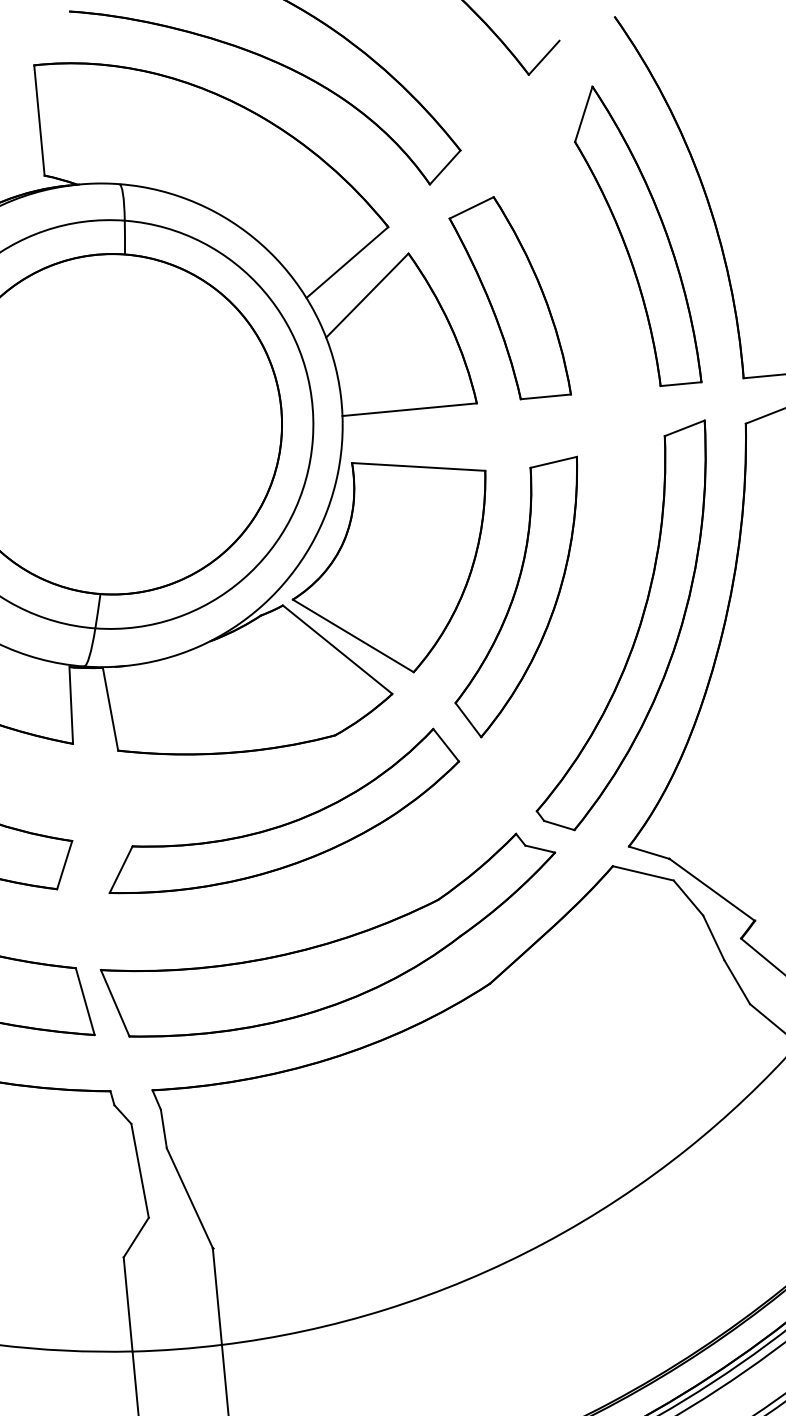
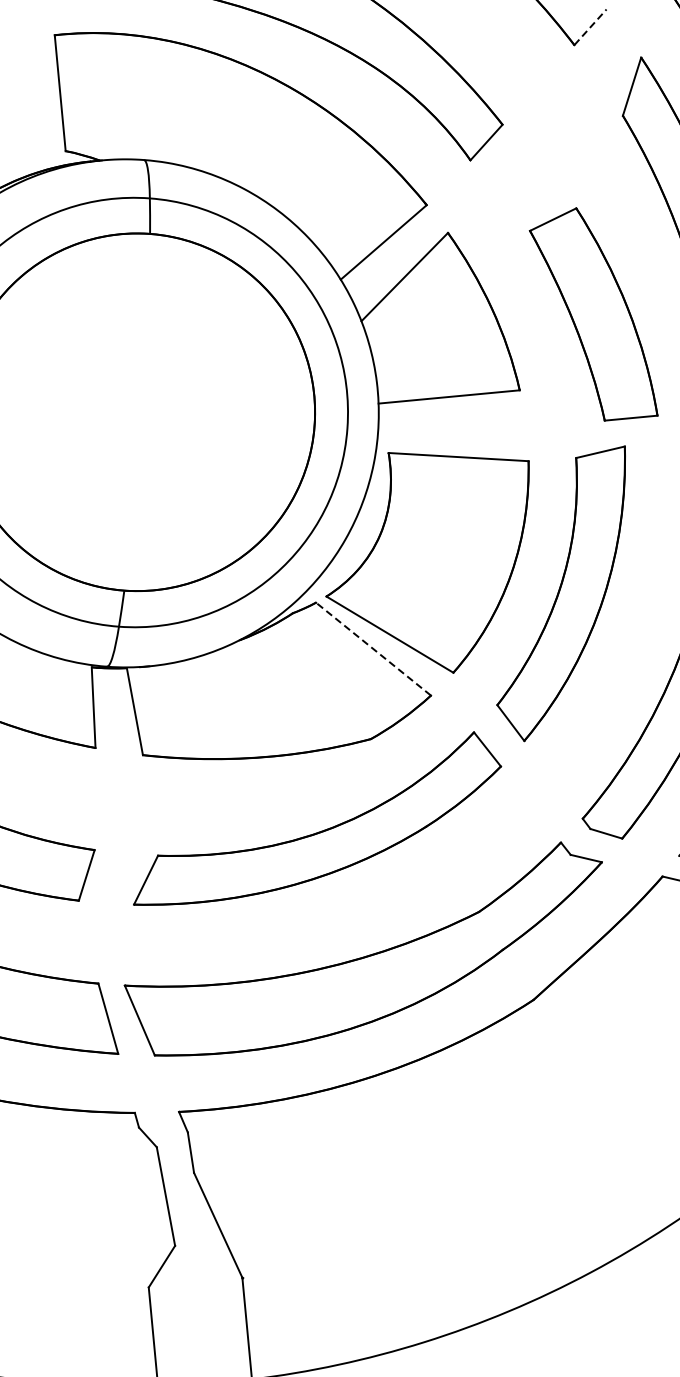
line: (544, 57) -> (590, 26), solid -> dashed
part: (509, 298) -> (592, 314), moved
line: (337, 649) -> (373, 648), solid -> dashed

